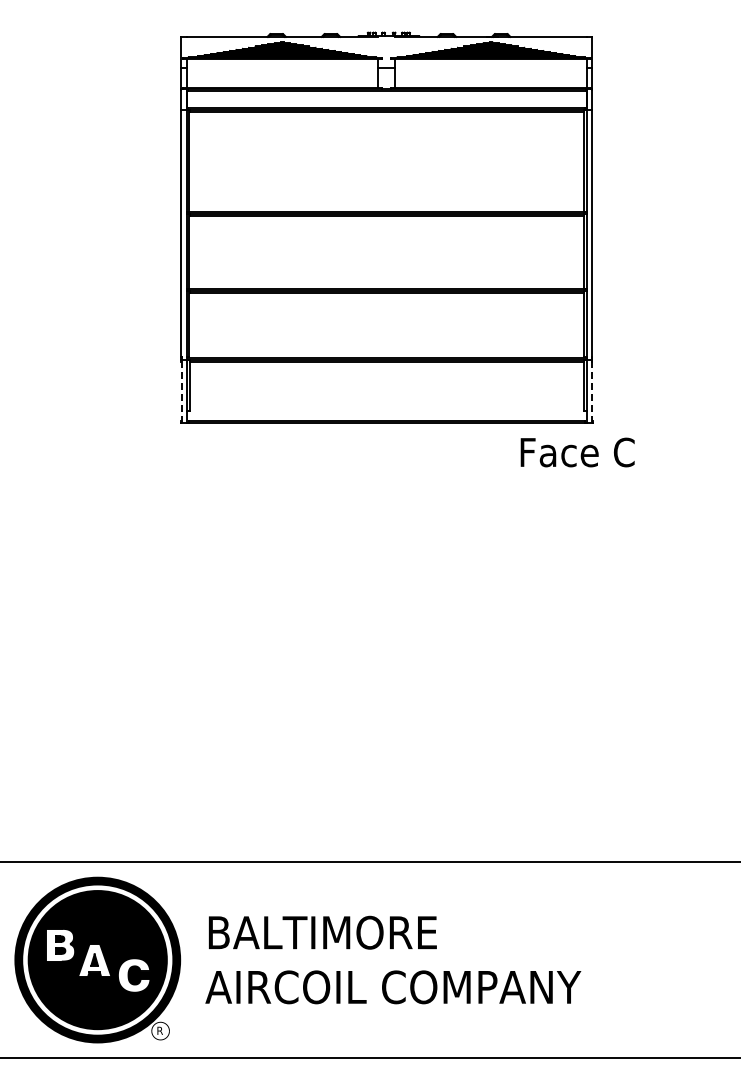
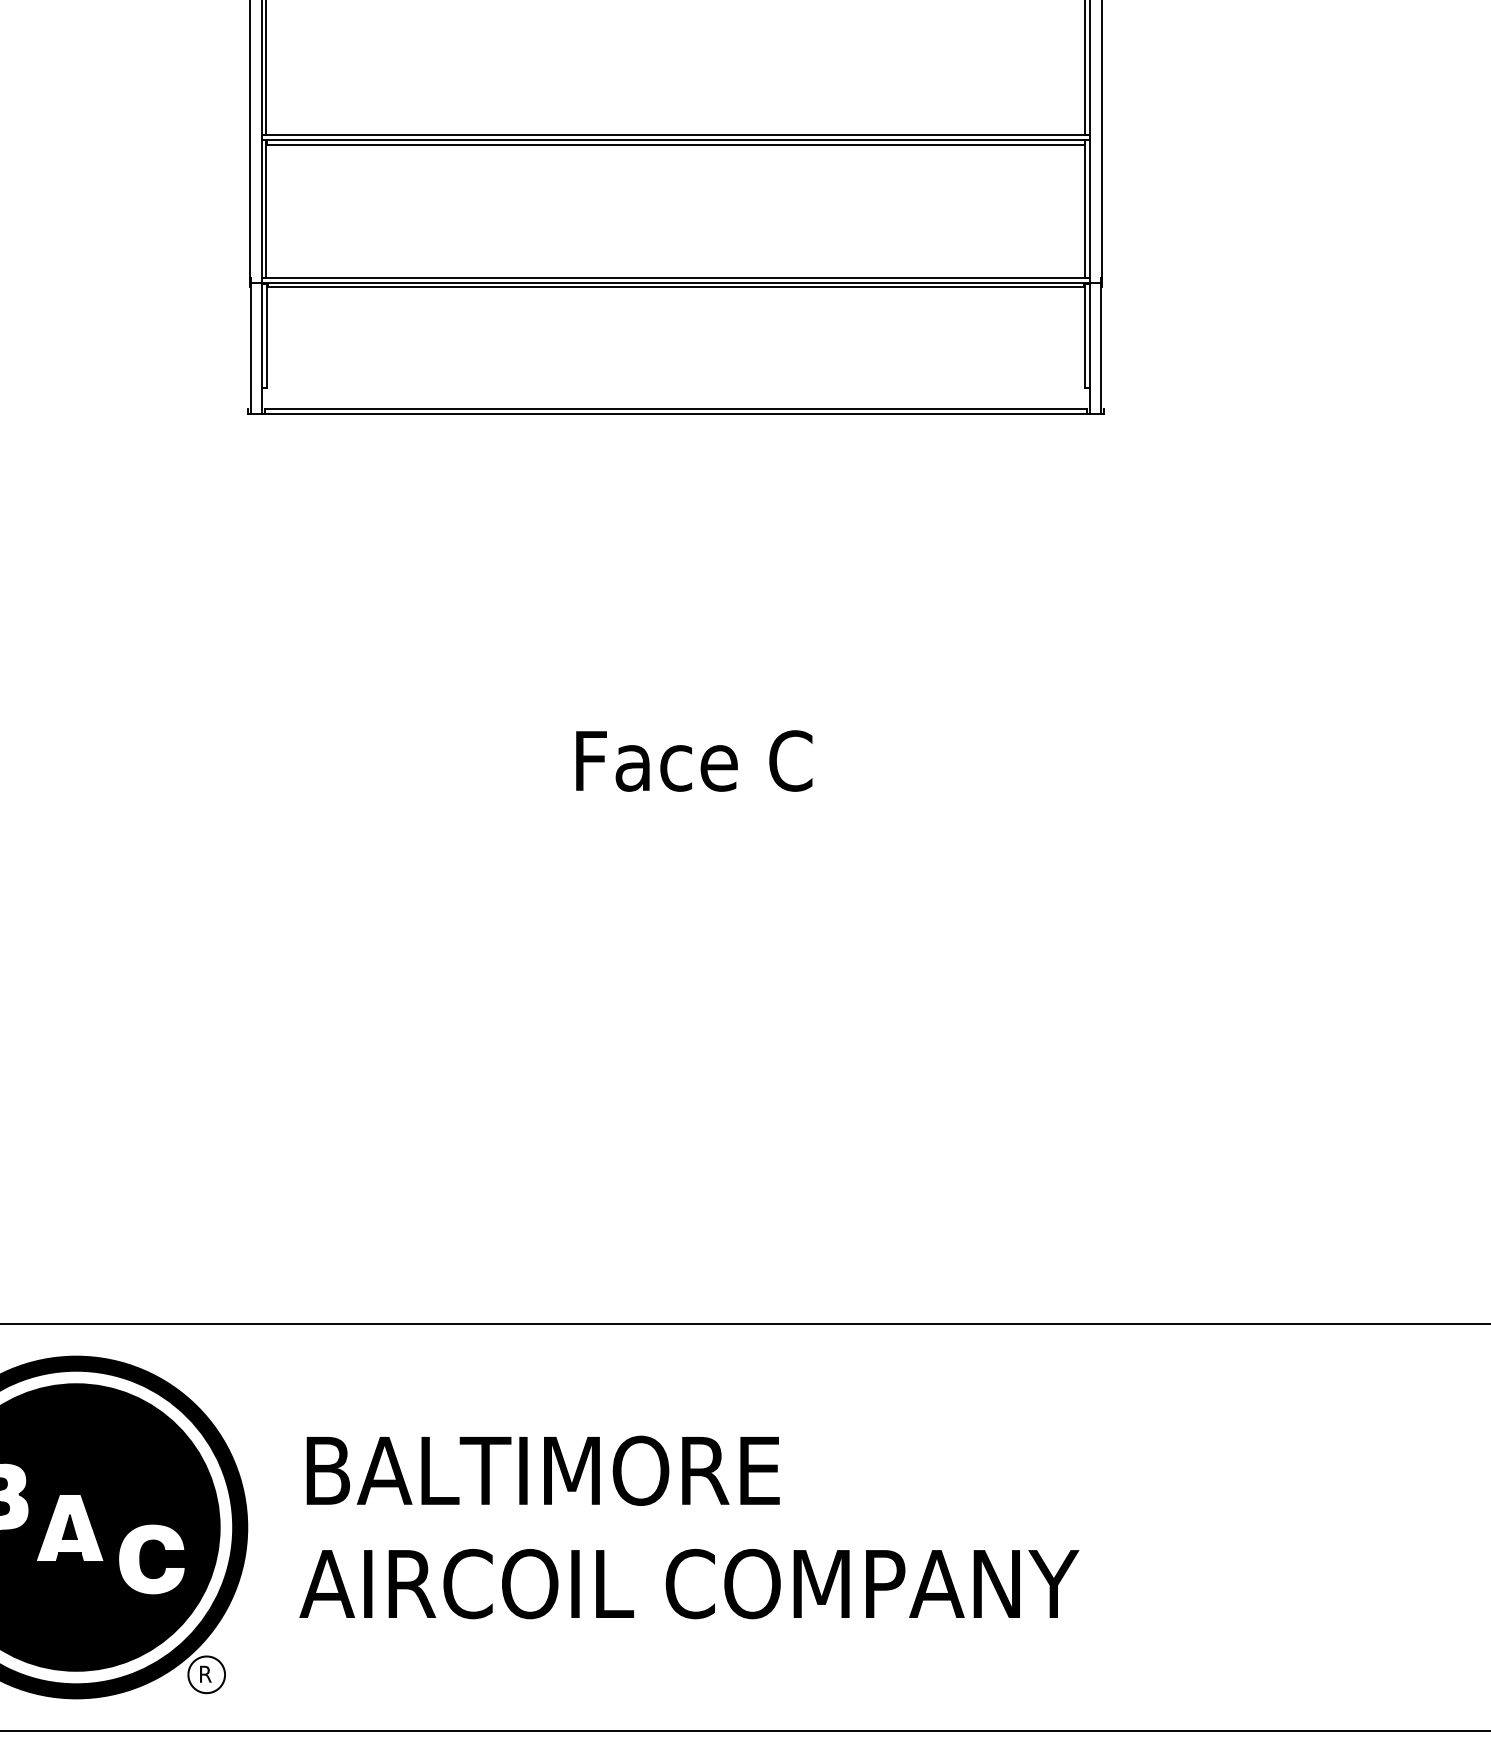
line: (182, 391) -> (252, 348), dashed -> solid
line: (591, 391) -> (1100, 348), dashed -> solid
text: (577, 452) -> (693, 760), moved

